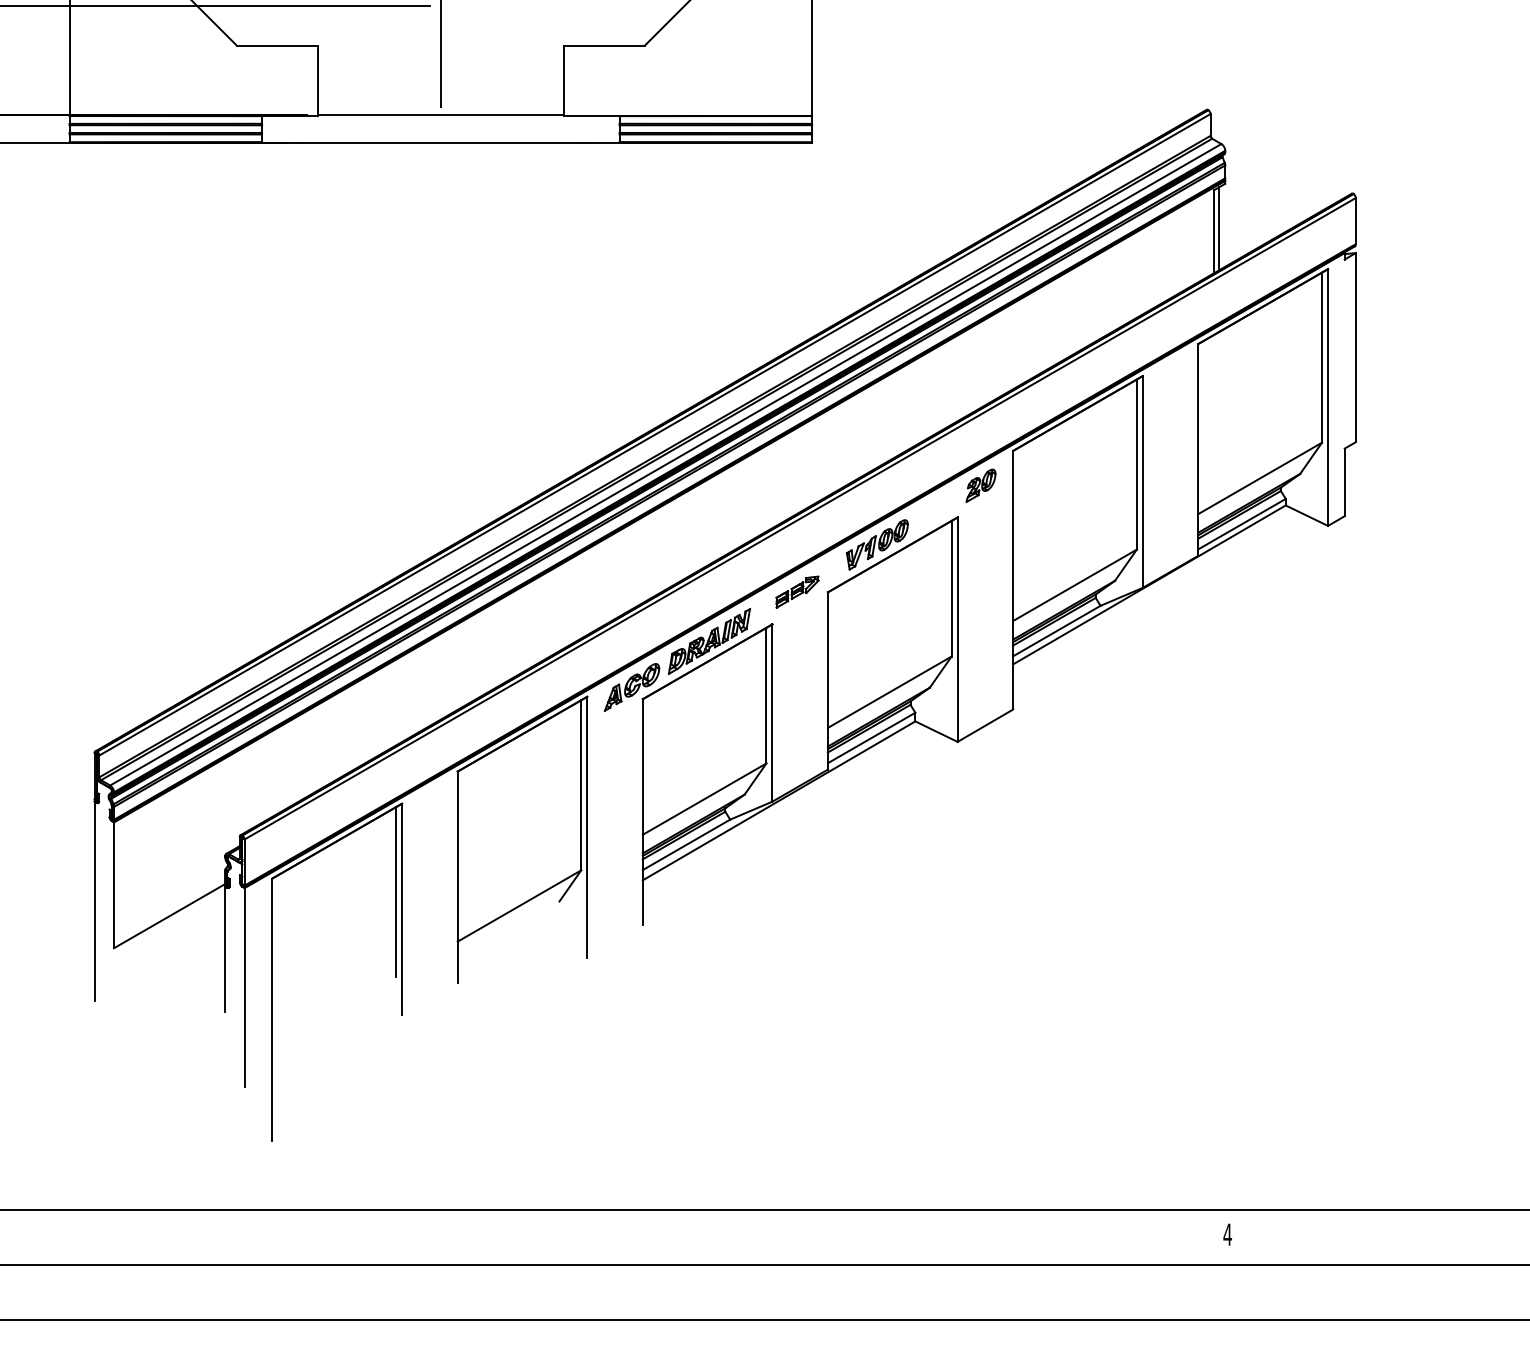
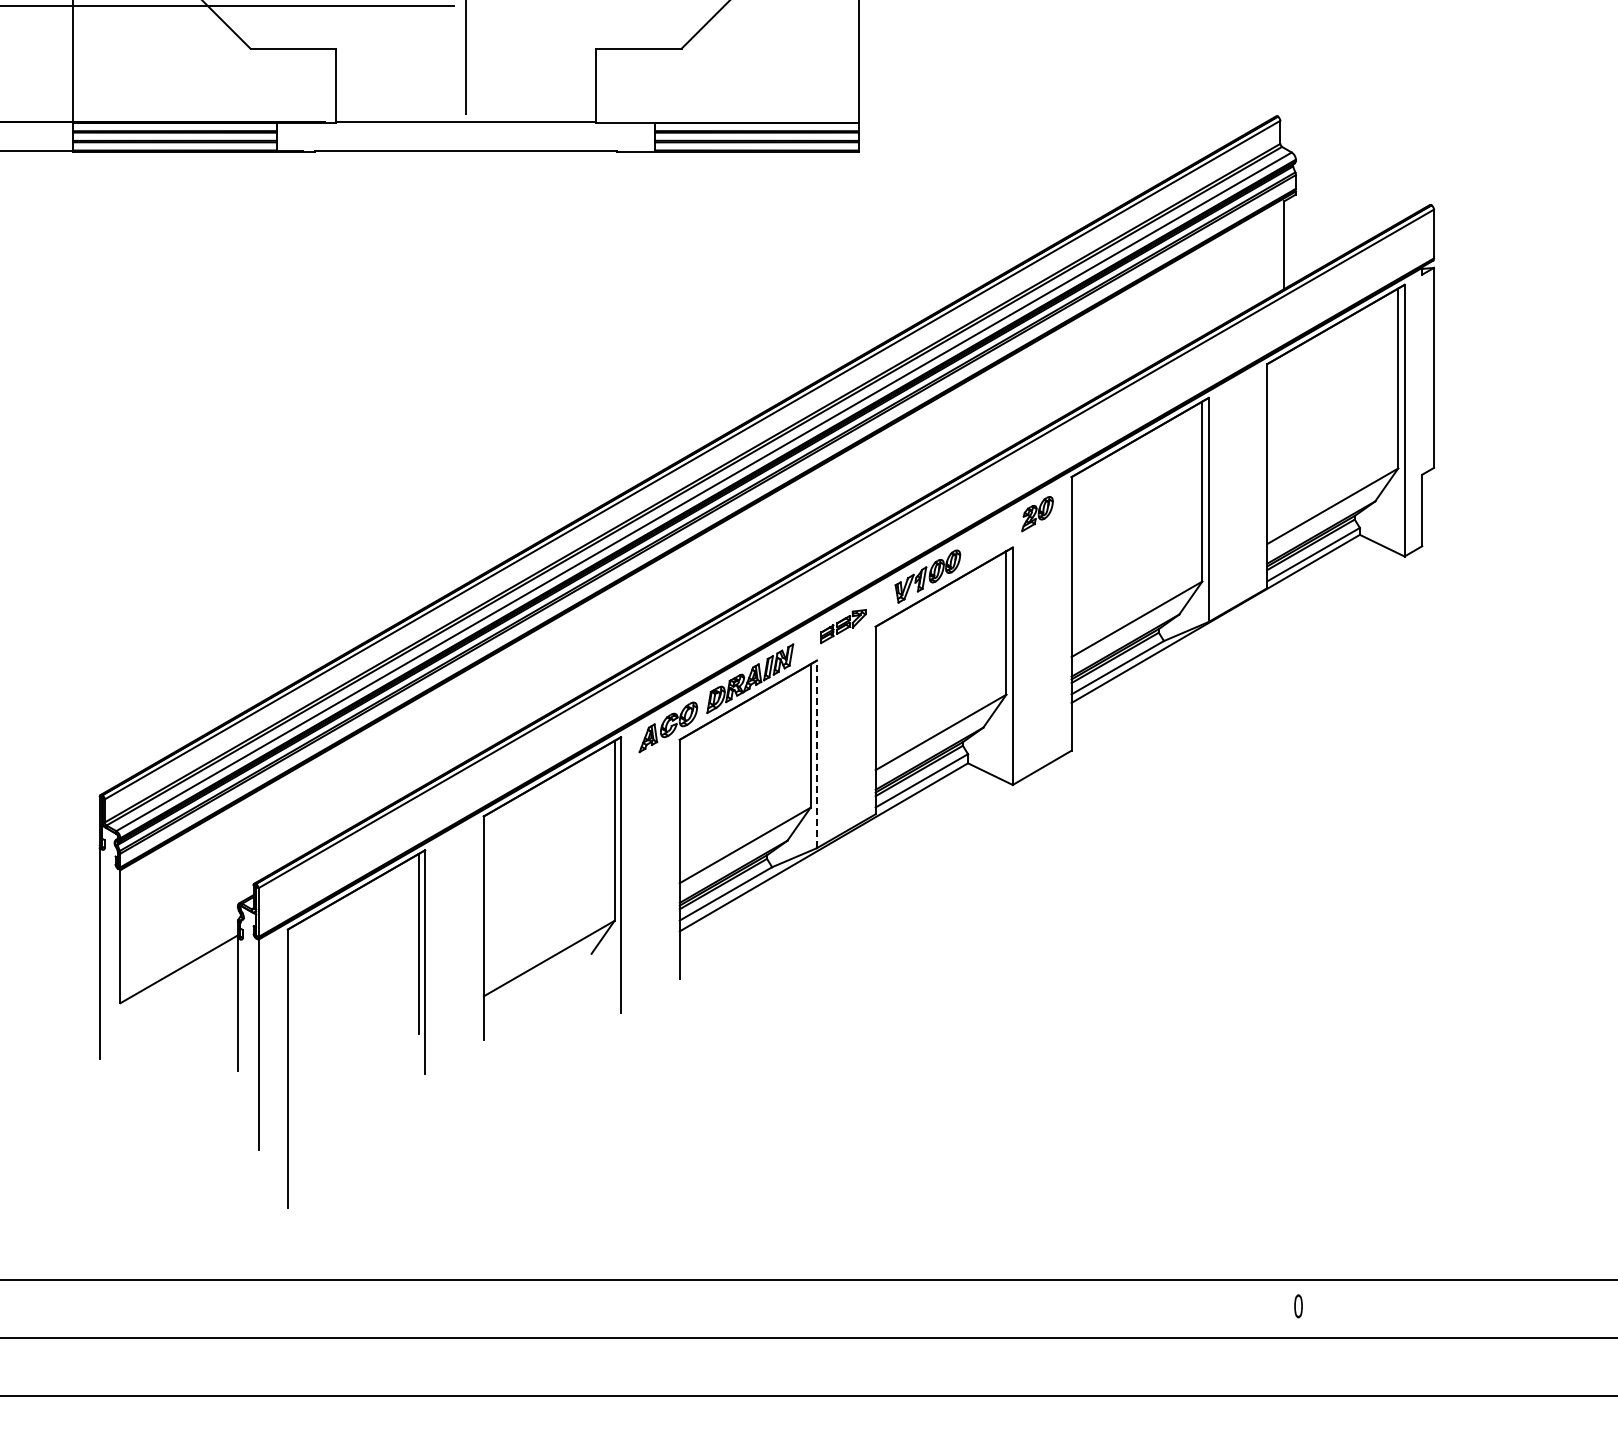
line: (1219, 228) -> (1289, 241), removed
line: (772, 713) -> (816, 754), solid -> dashed
text: (1227, 1234) -> (1298, 1306), 4 -> 0

